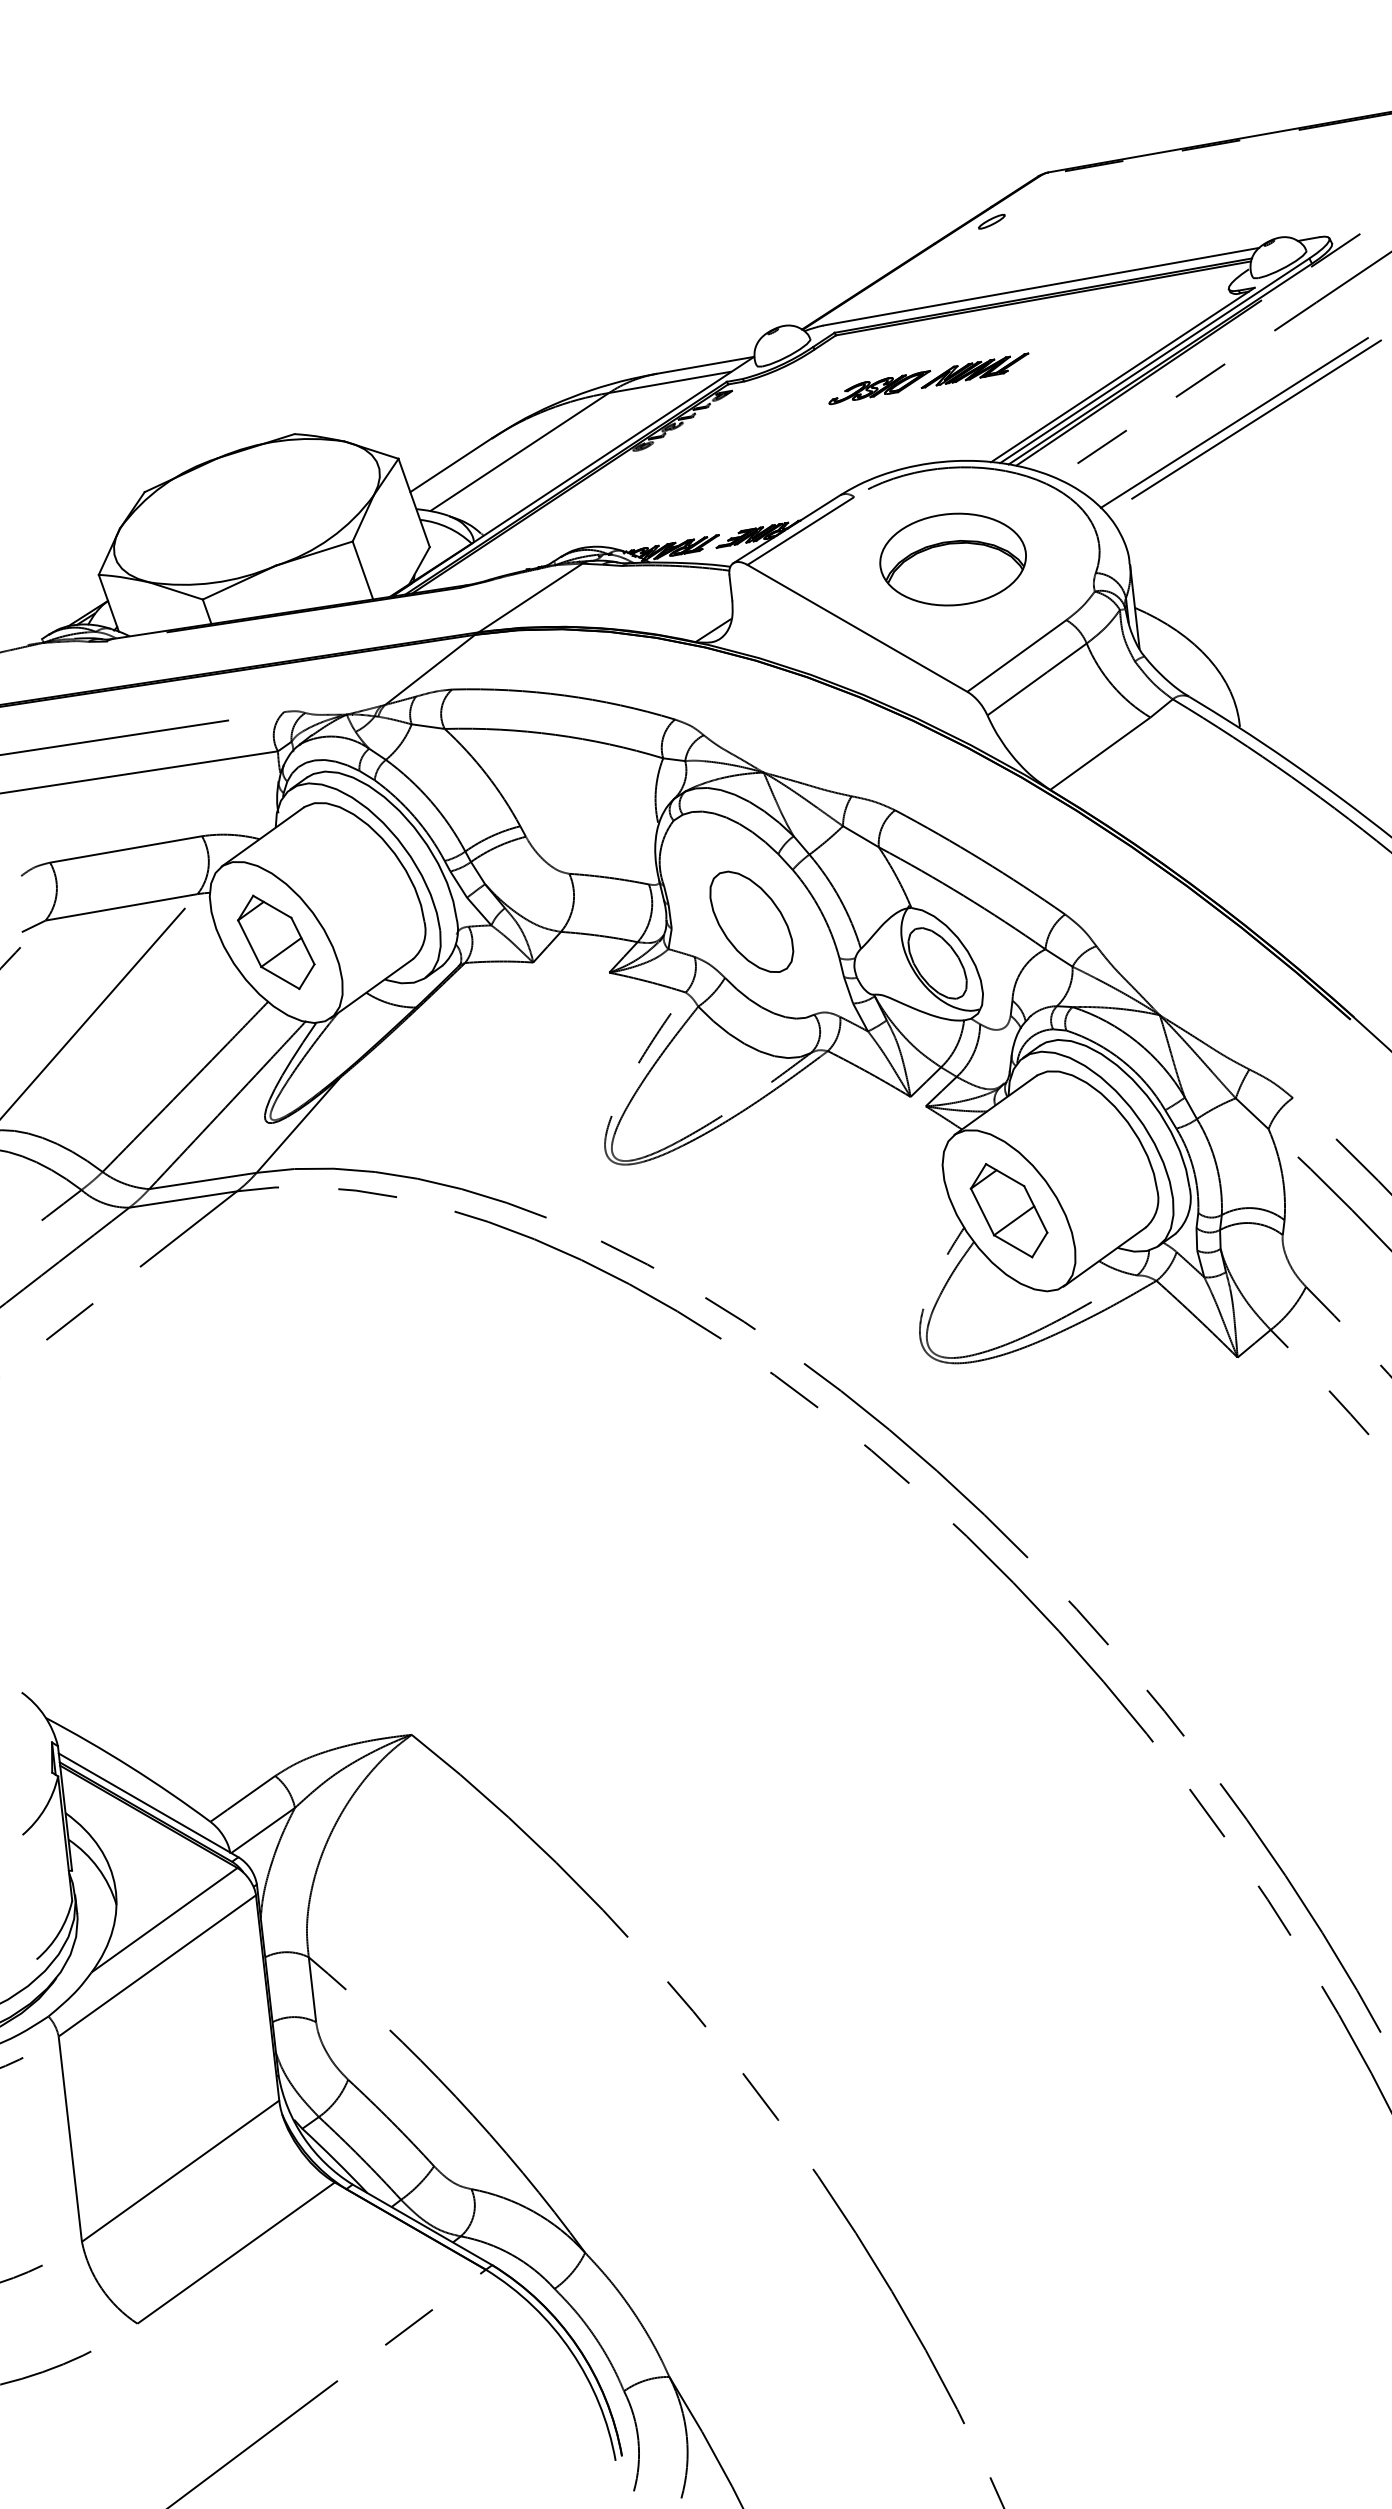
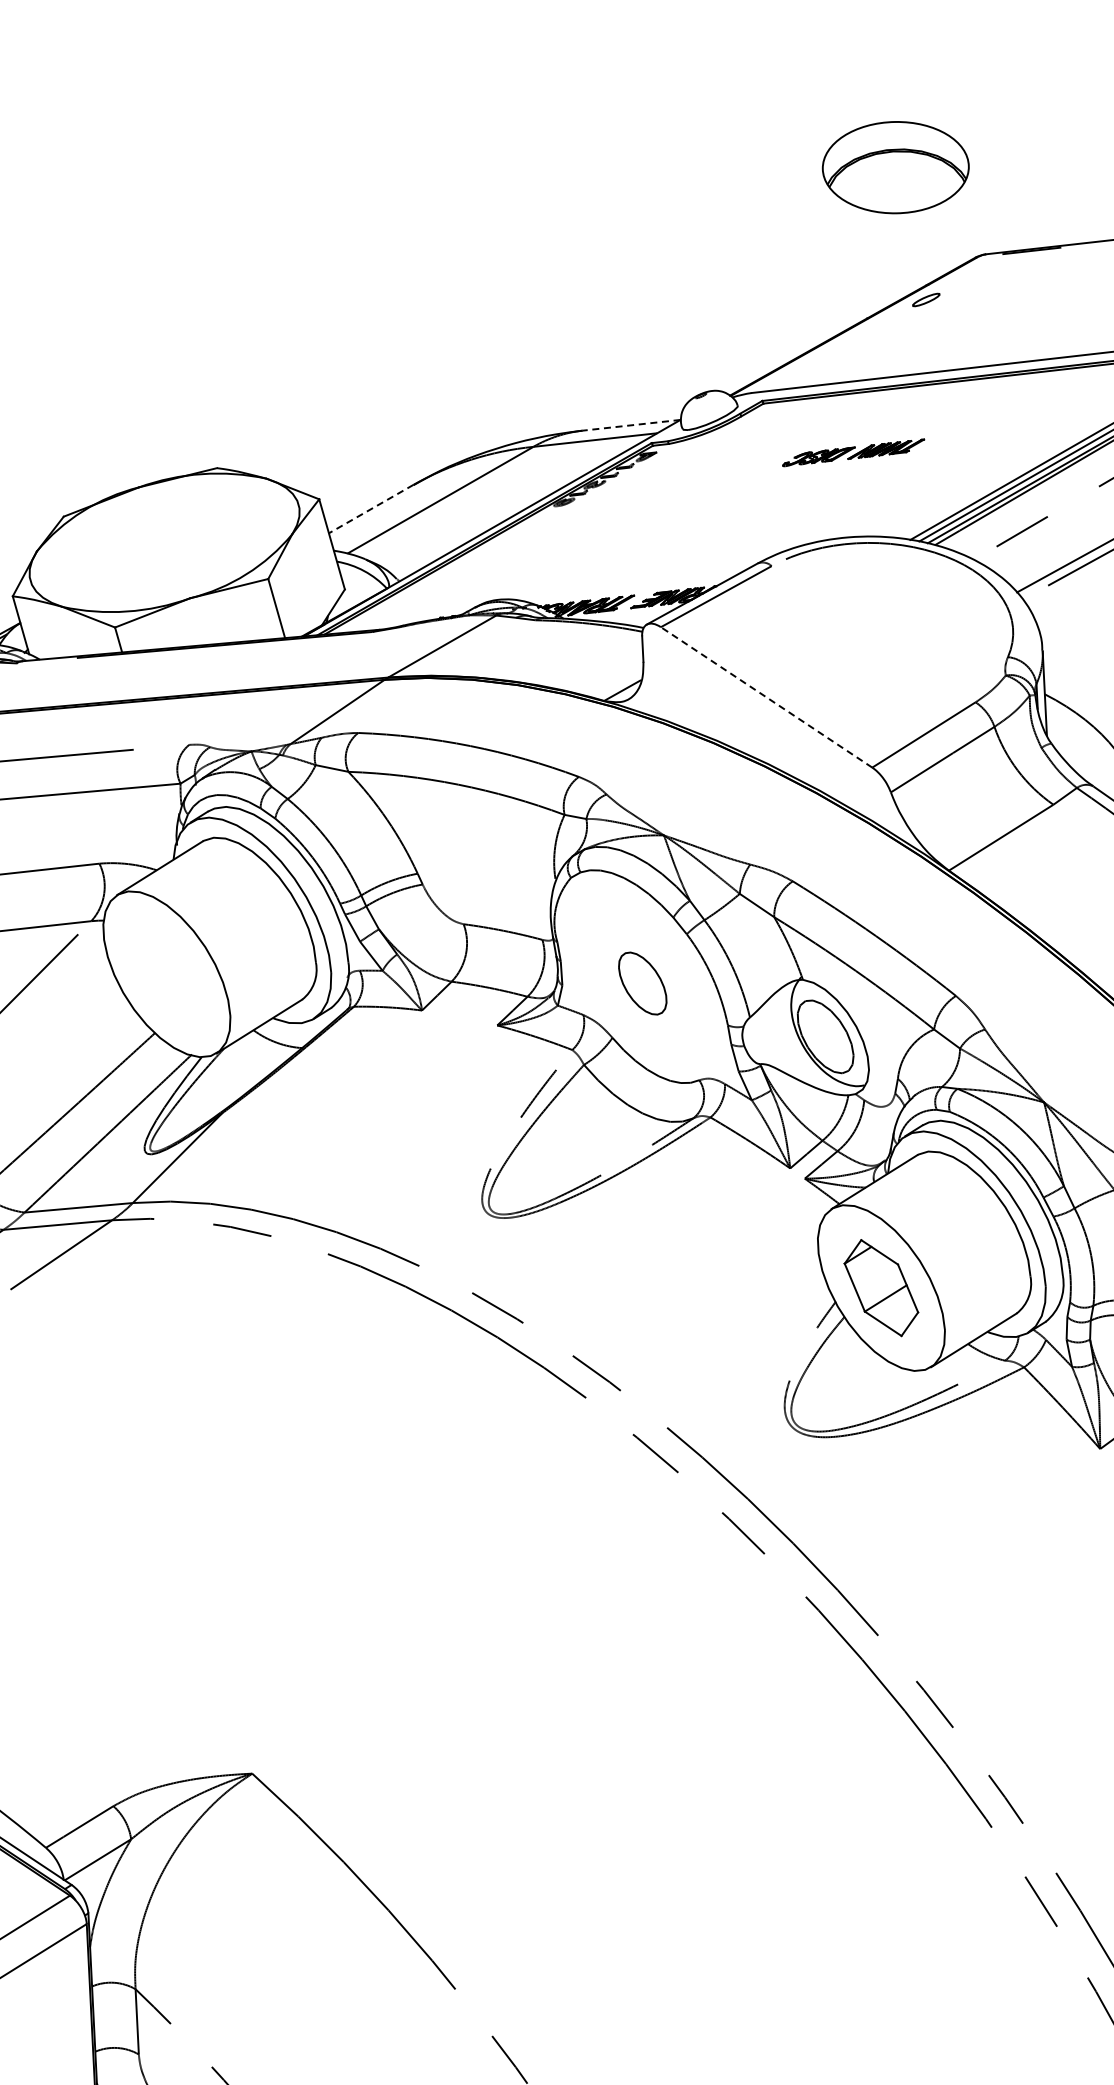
line: (705, 365) -> (631, 425), solid -> dashed
part: (928, 378) -> (853, 452), size x0.7
line: (451, 465) -> (371, 509), solid -> dashed
part: (952, 559) -> (895, 167), moved
line: (857, 628) -> (766, 697), solid -> dashed
part: (751, 921) -> (642, 983), size x0.6
part: (276, 942) -> (167, 974), removed

